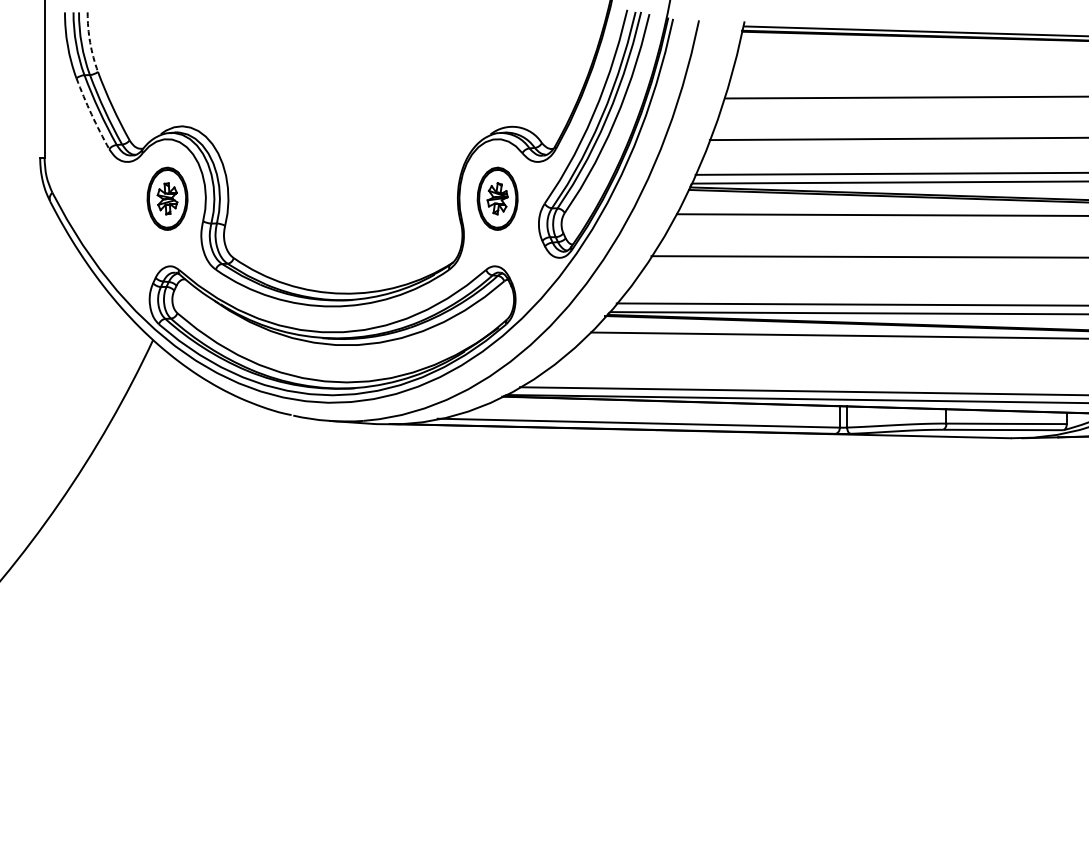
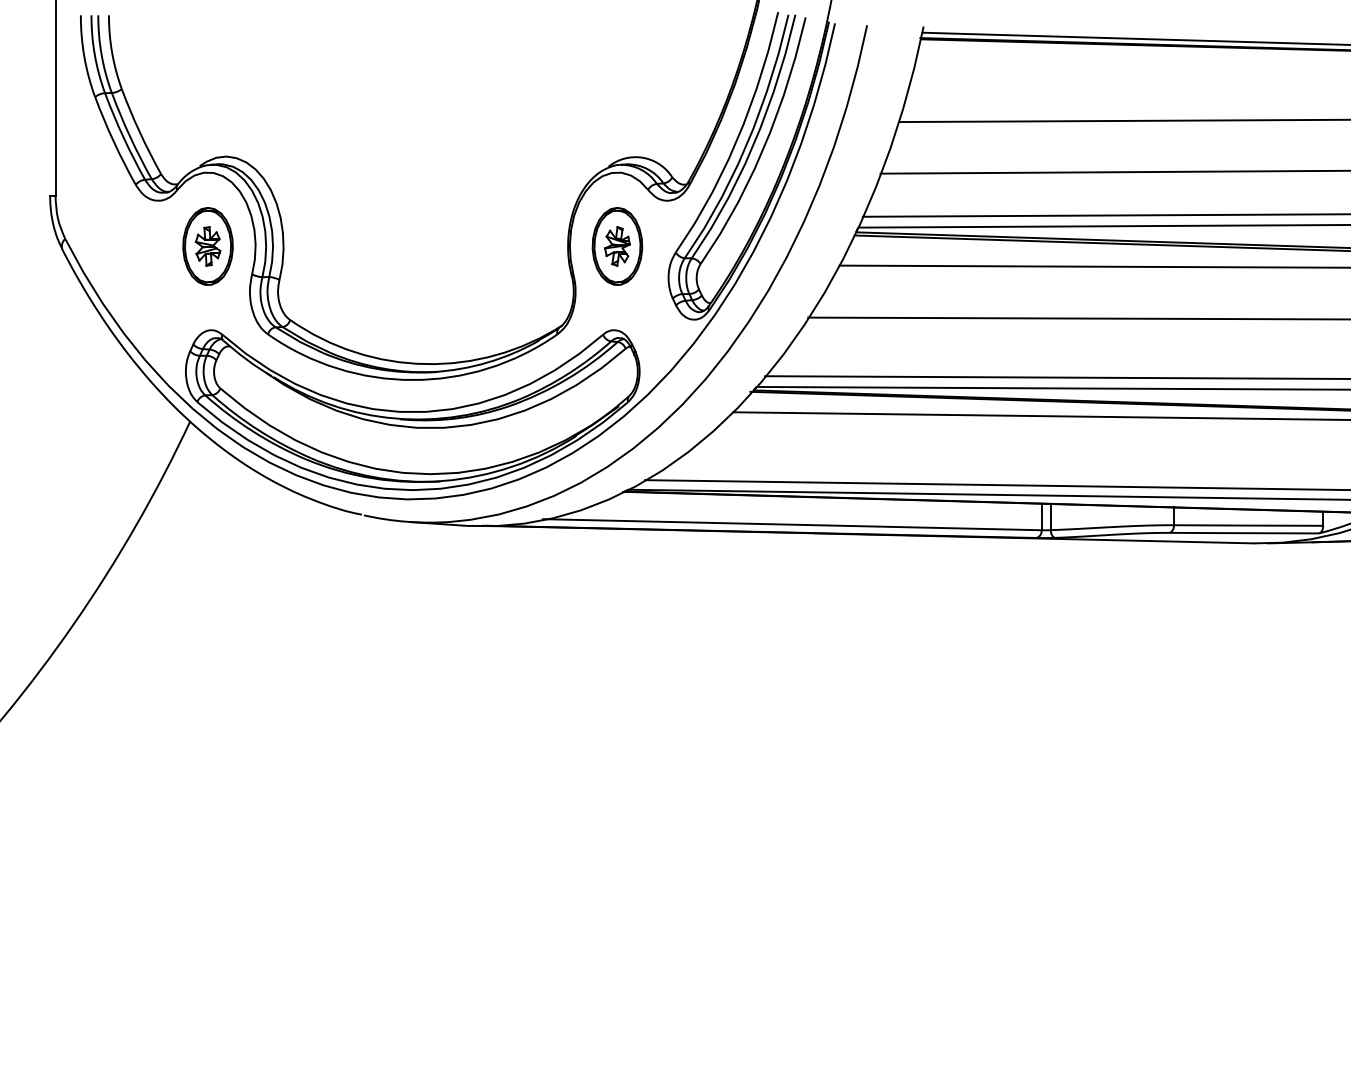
arc: (90, 42) -> (112, 52), dashed -> solid
arc: (91, 114) -> (113, 141), dashed -> solid

